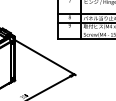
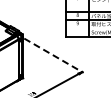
line: (46, 58) -> (54, 56), solid -> dashed

